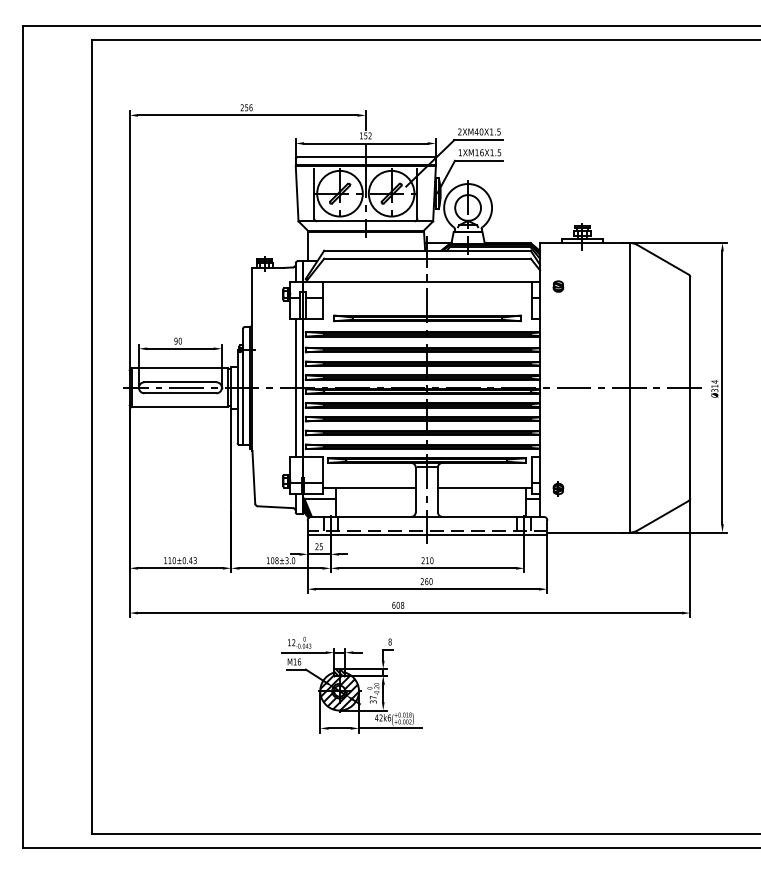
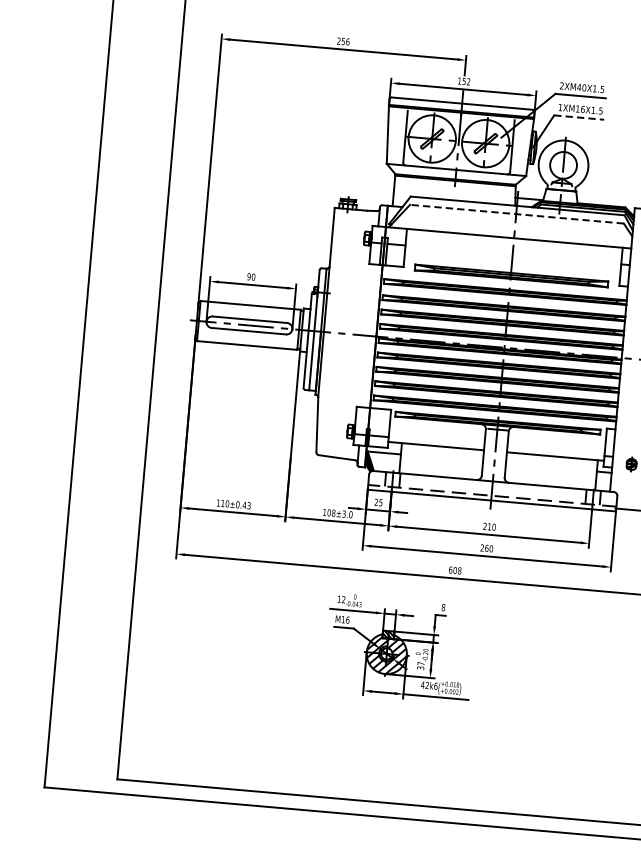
line: (479, 160) -> (579, 117), solid -> dashed
line: (427, 258) -> (516, 214), solid -> dashed
line: (295, 387) -> (368, 335), removed

